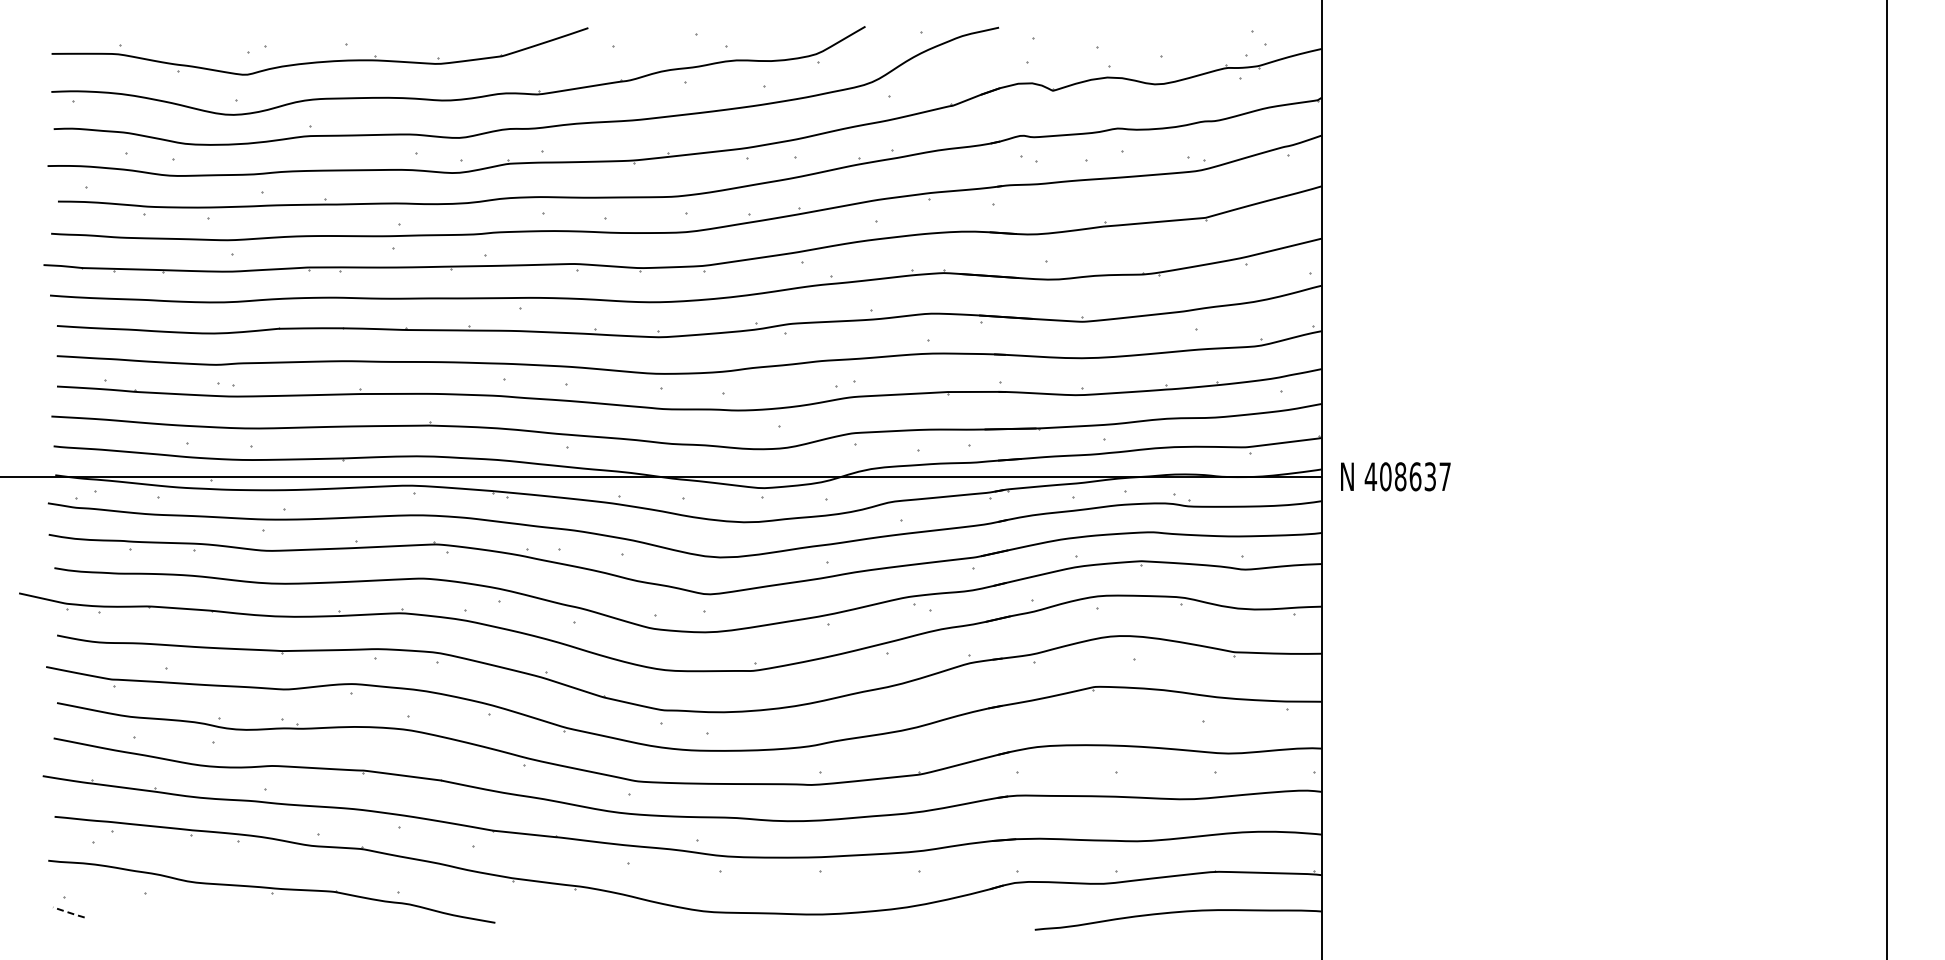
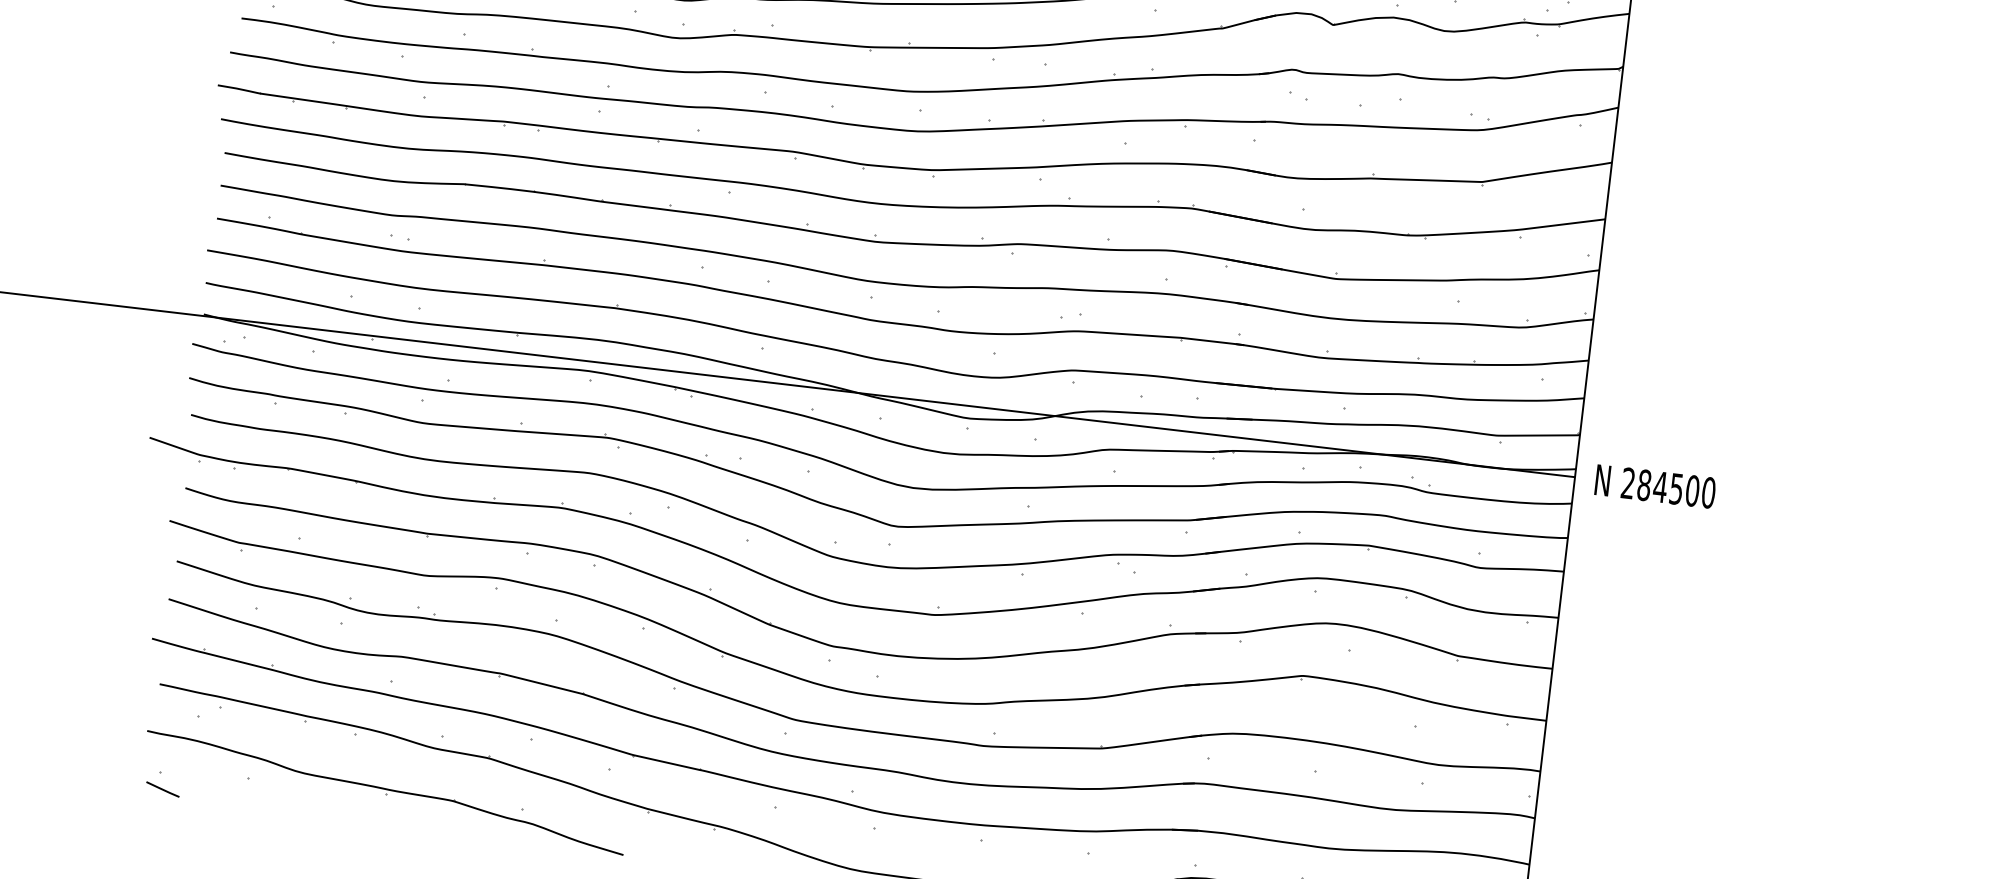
text: (1407, 476) -> (1667, 487), 408637 -> 284500
line: (68, 912) -> (162, 789), dashed -> solid

